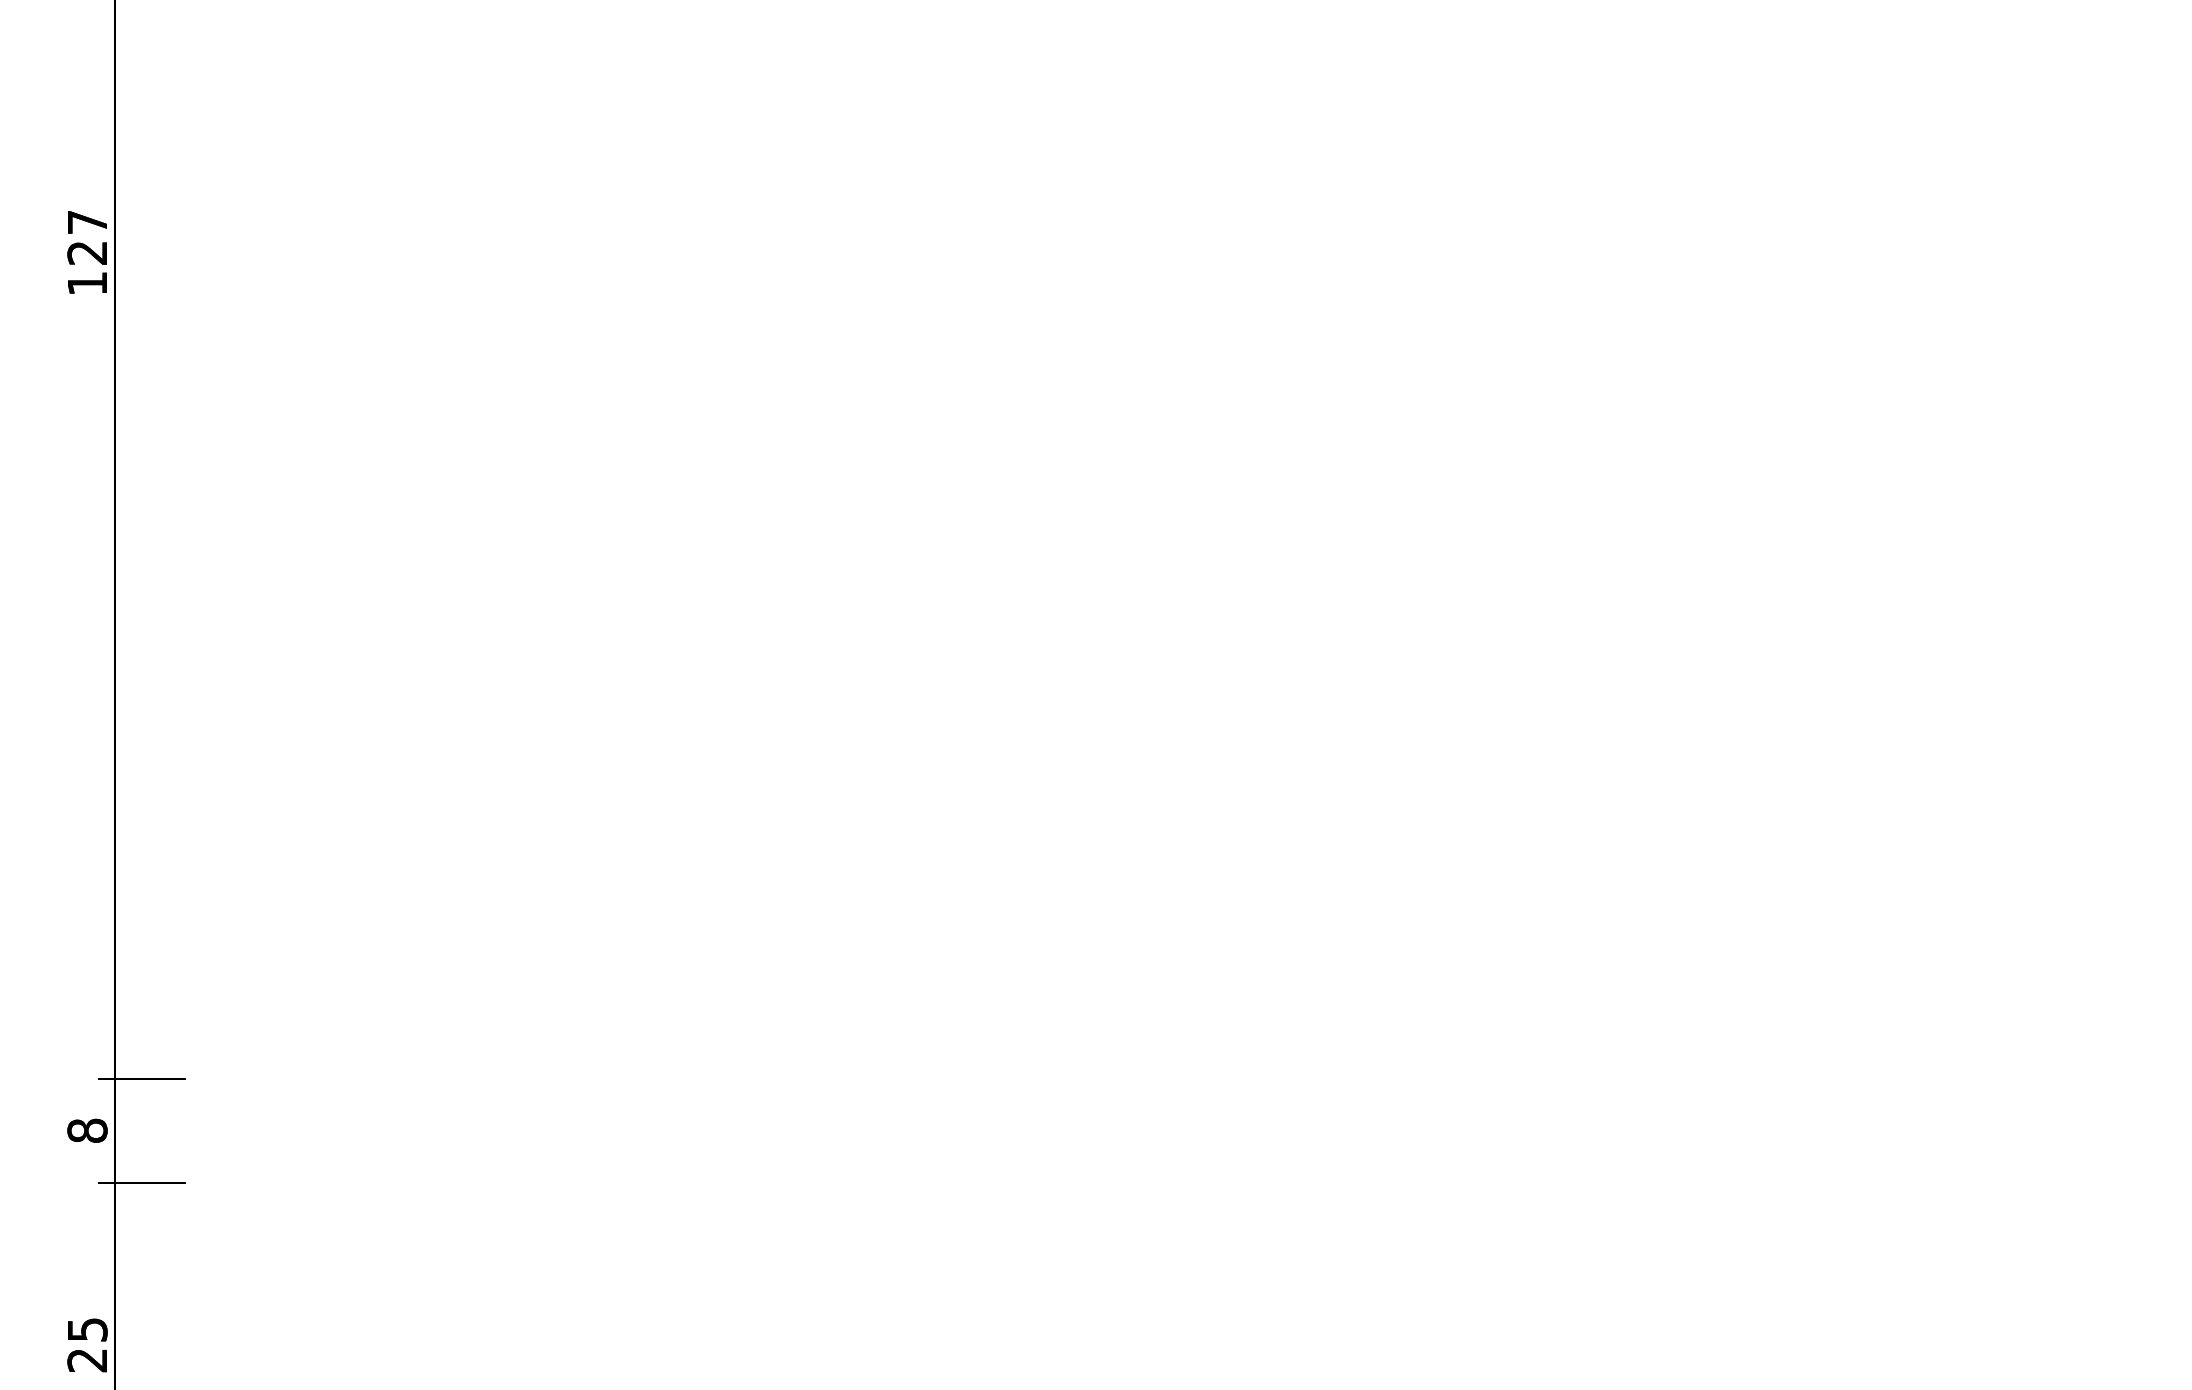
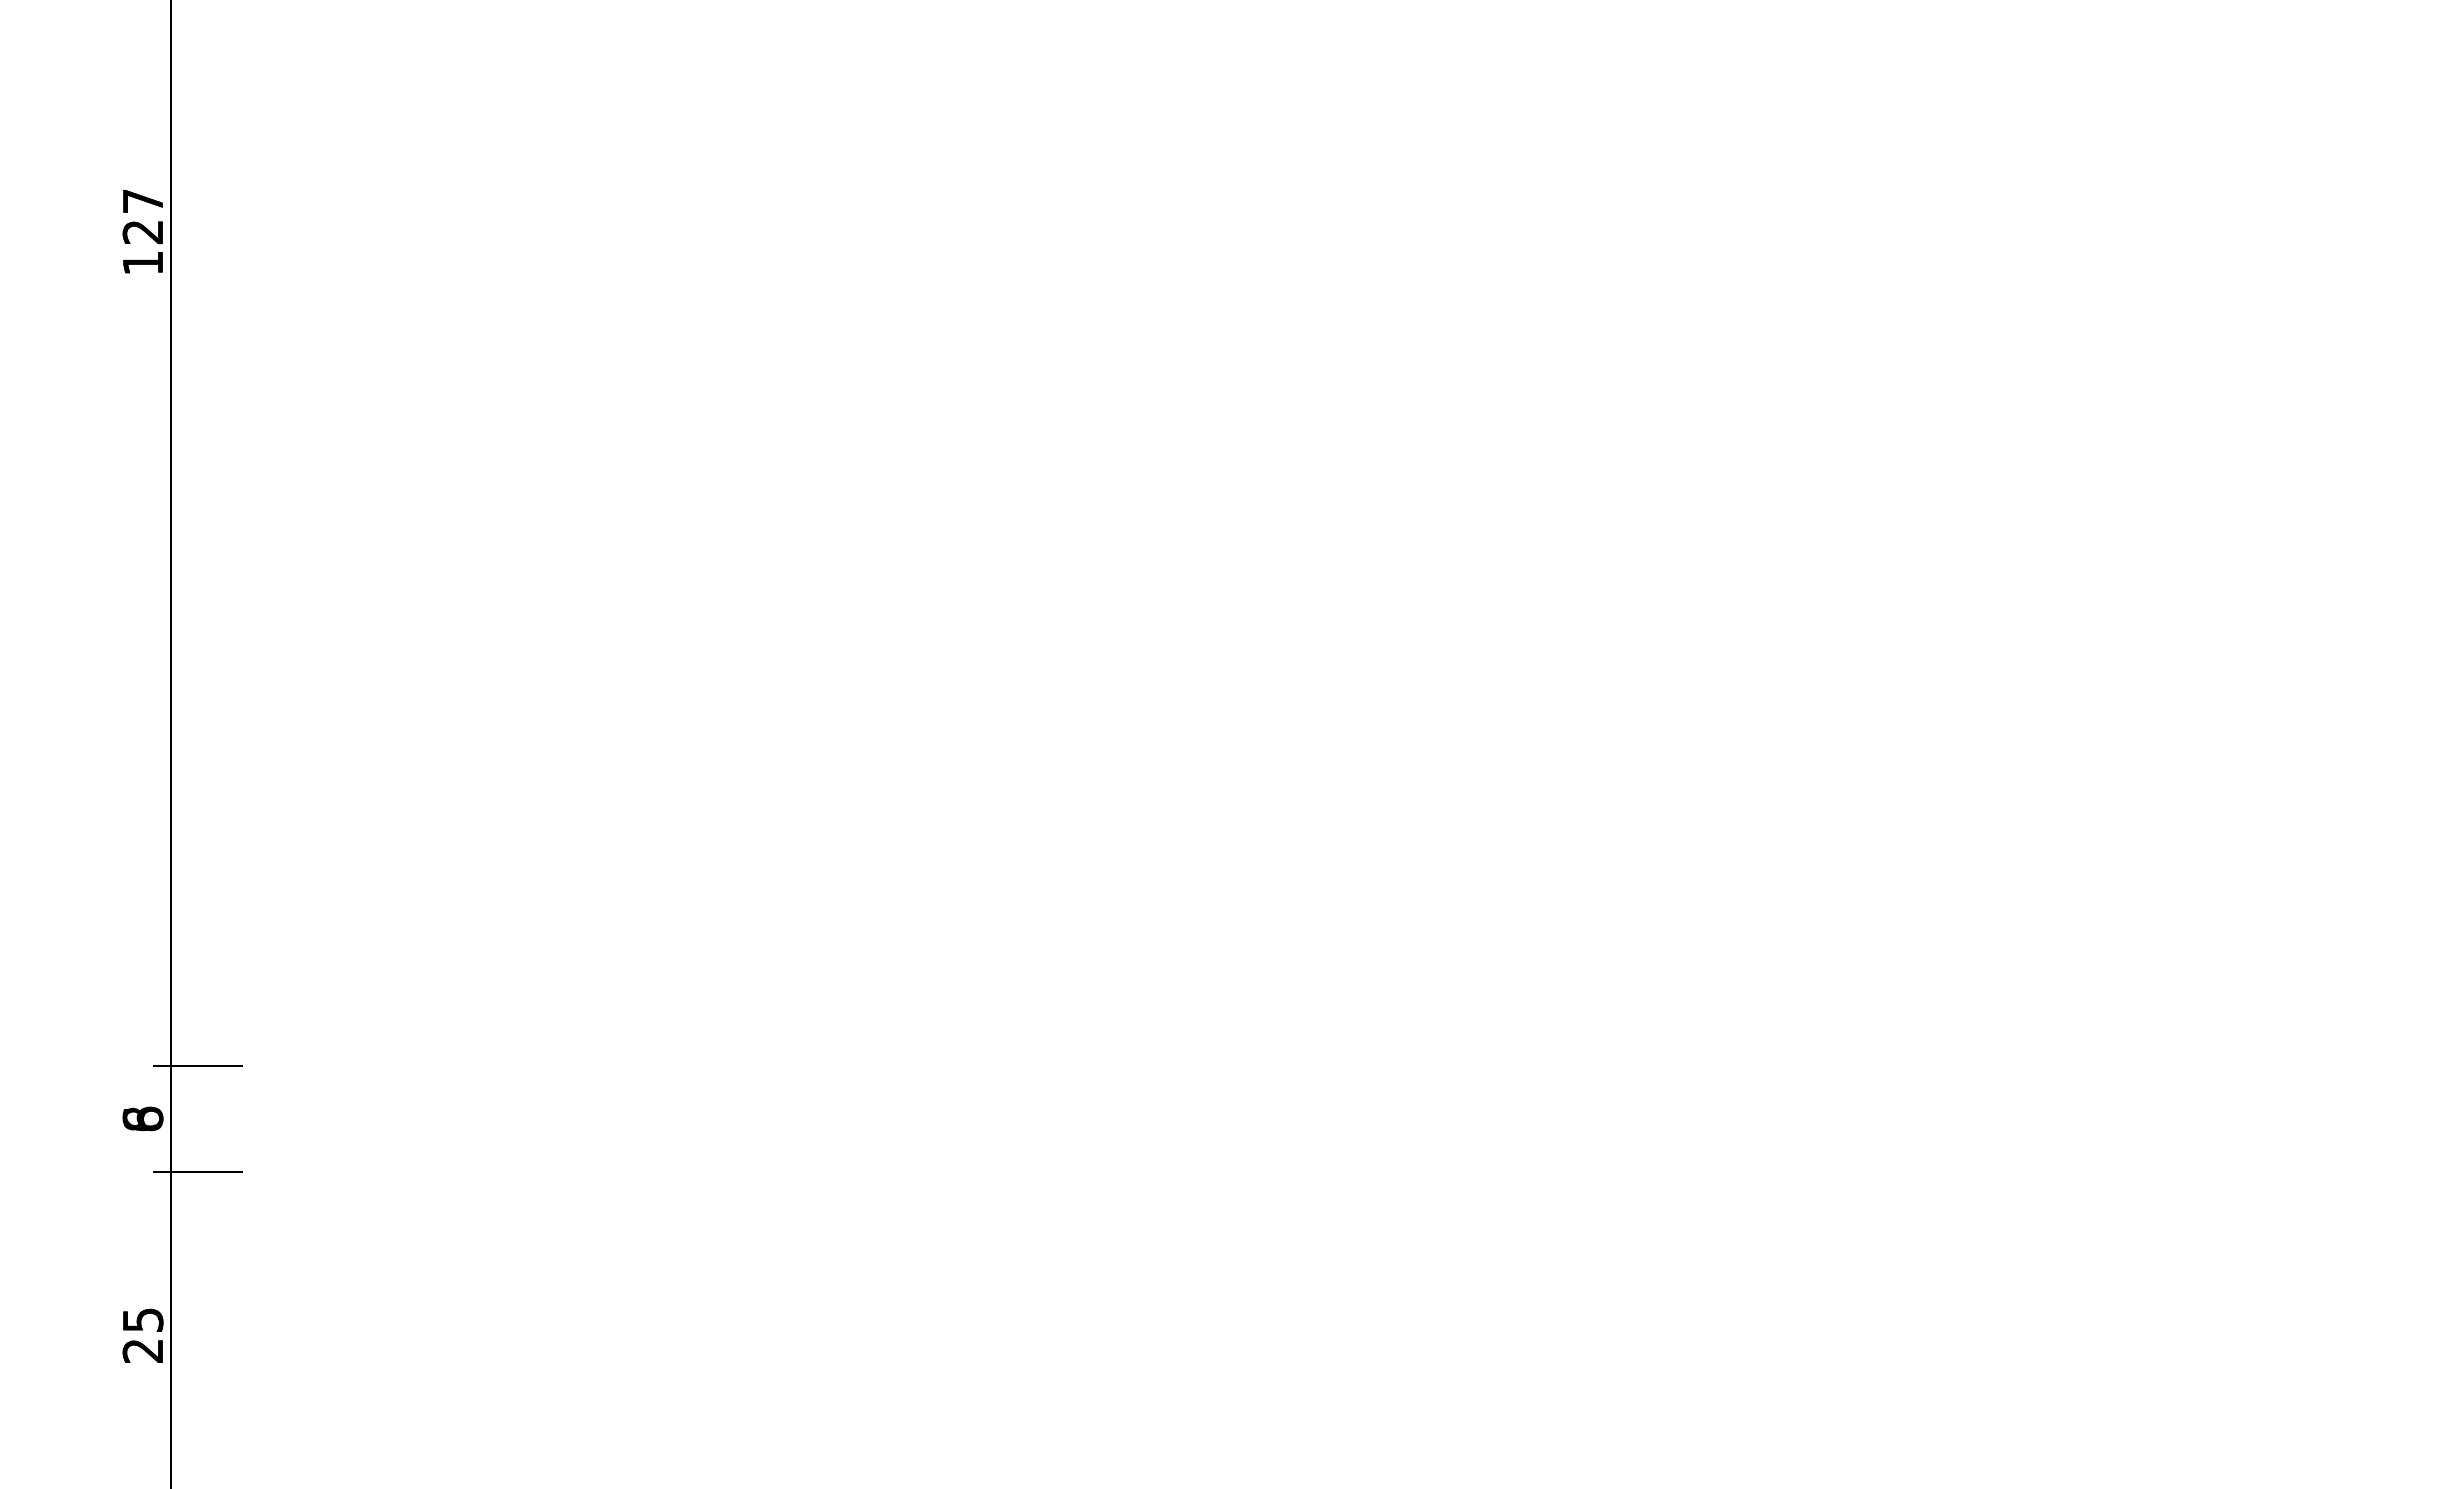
text: (86, 1130) -> (142, 1118), 8 -> 6

